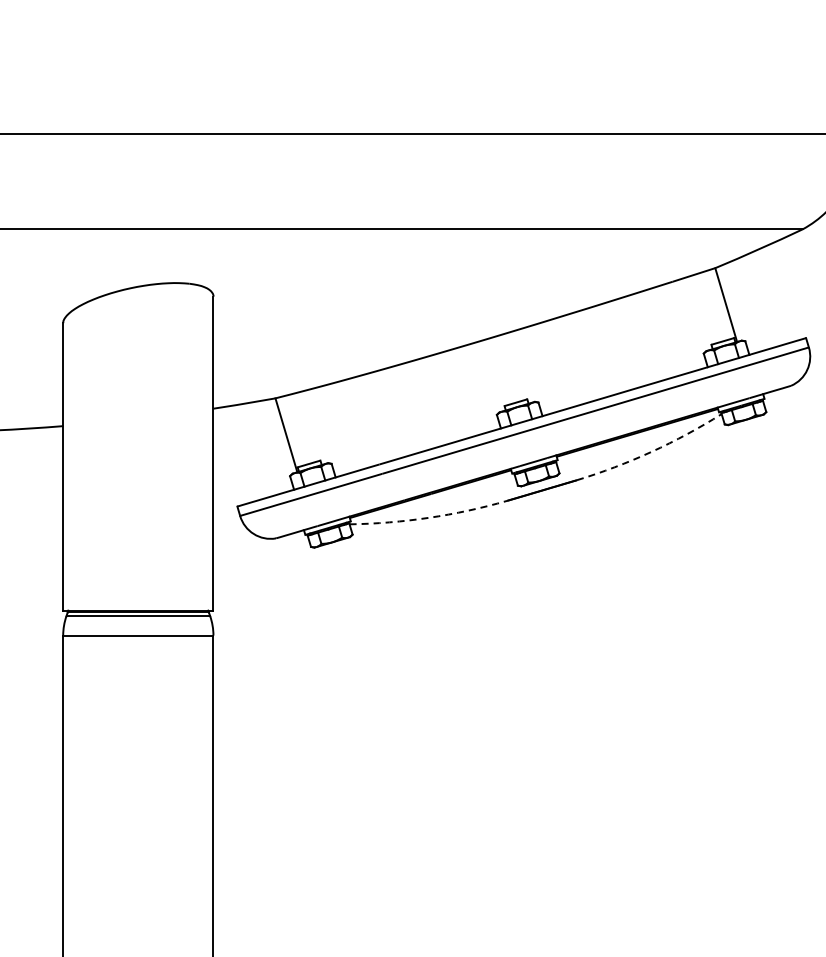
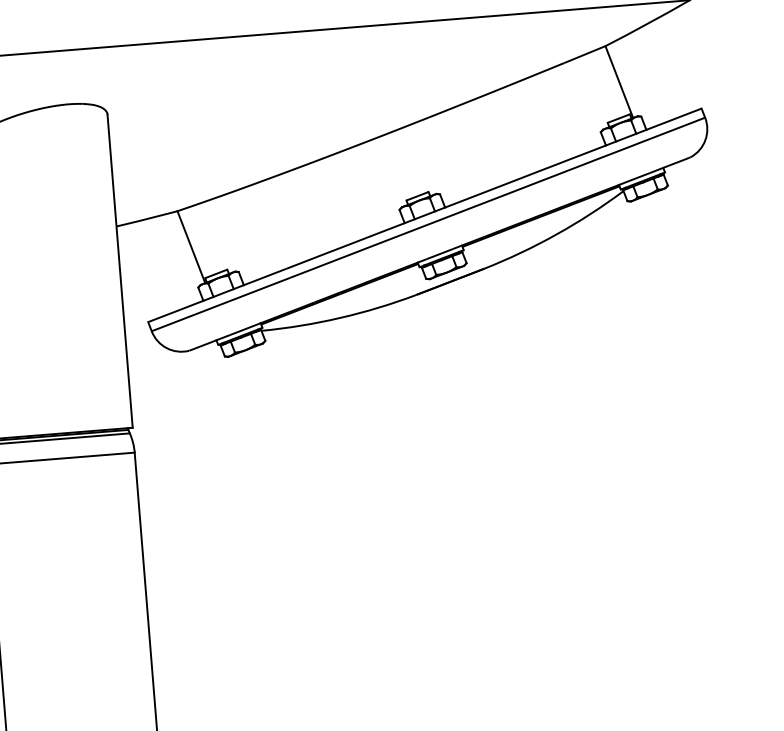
arc: (651, 451) -> (556, 234), dashed -> solid
arc: (429, 517) -> (340, 317), dashed -> solid

